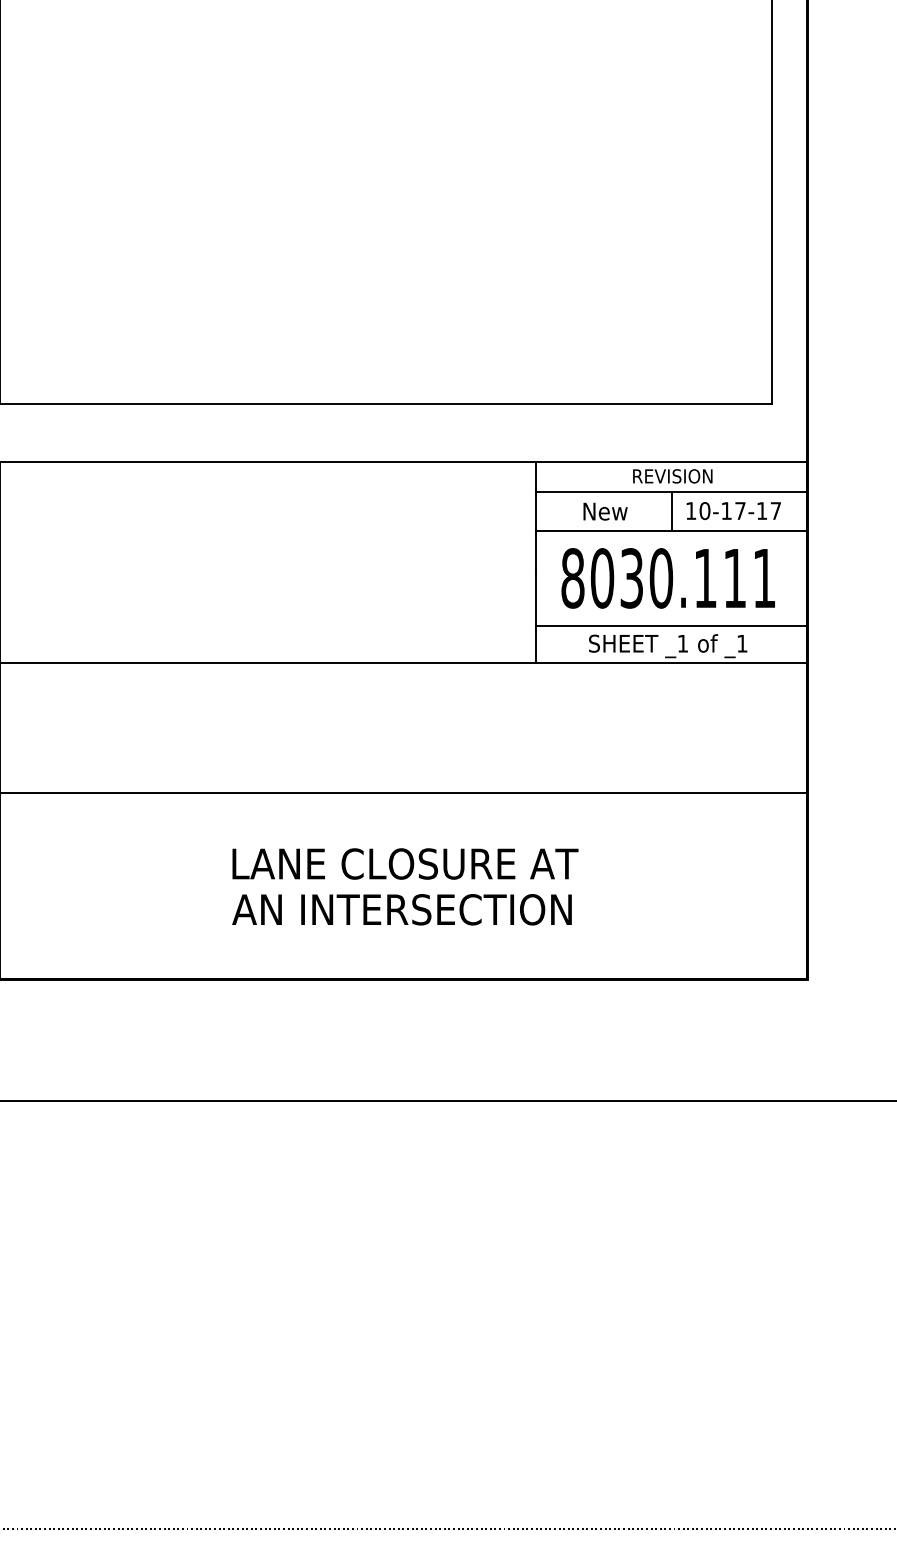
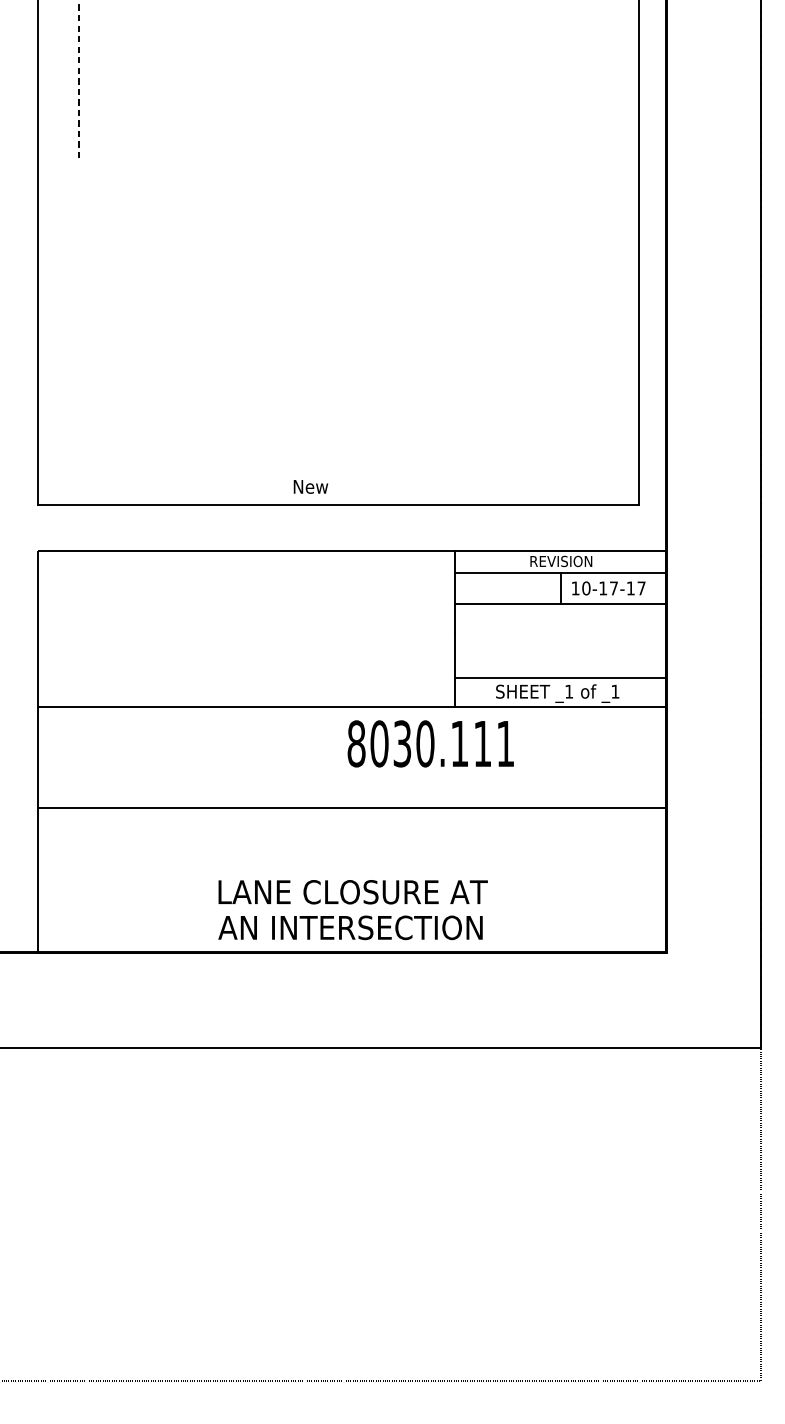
text: (604, 511) -> (310, 486), moved
text: (667, 577) -> (430, 743), moved
text: (404, 887) -> (352, 910), moved

